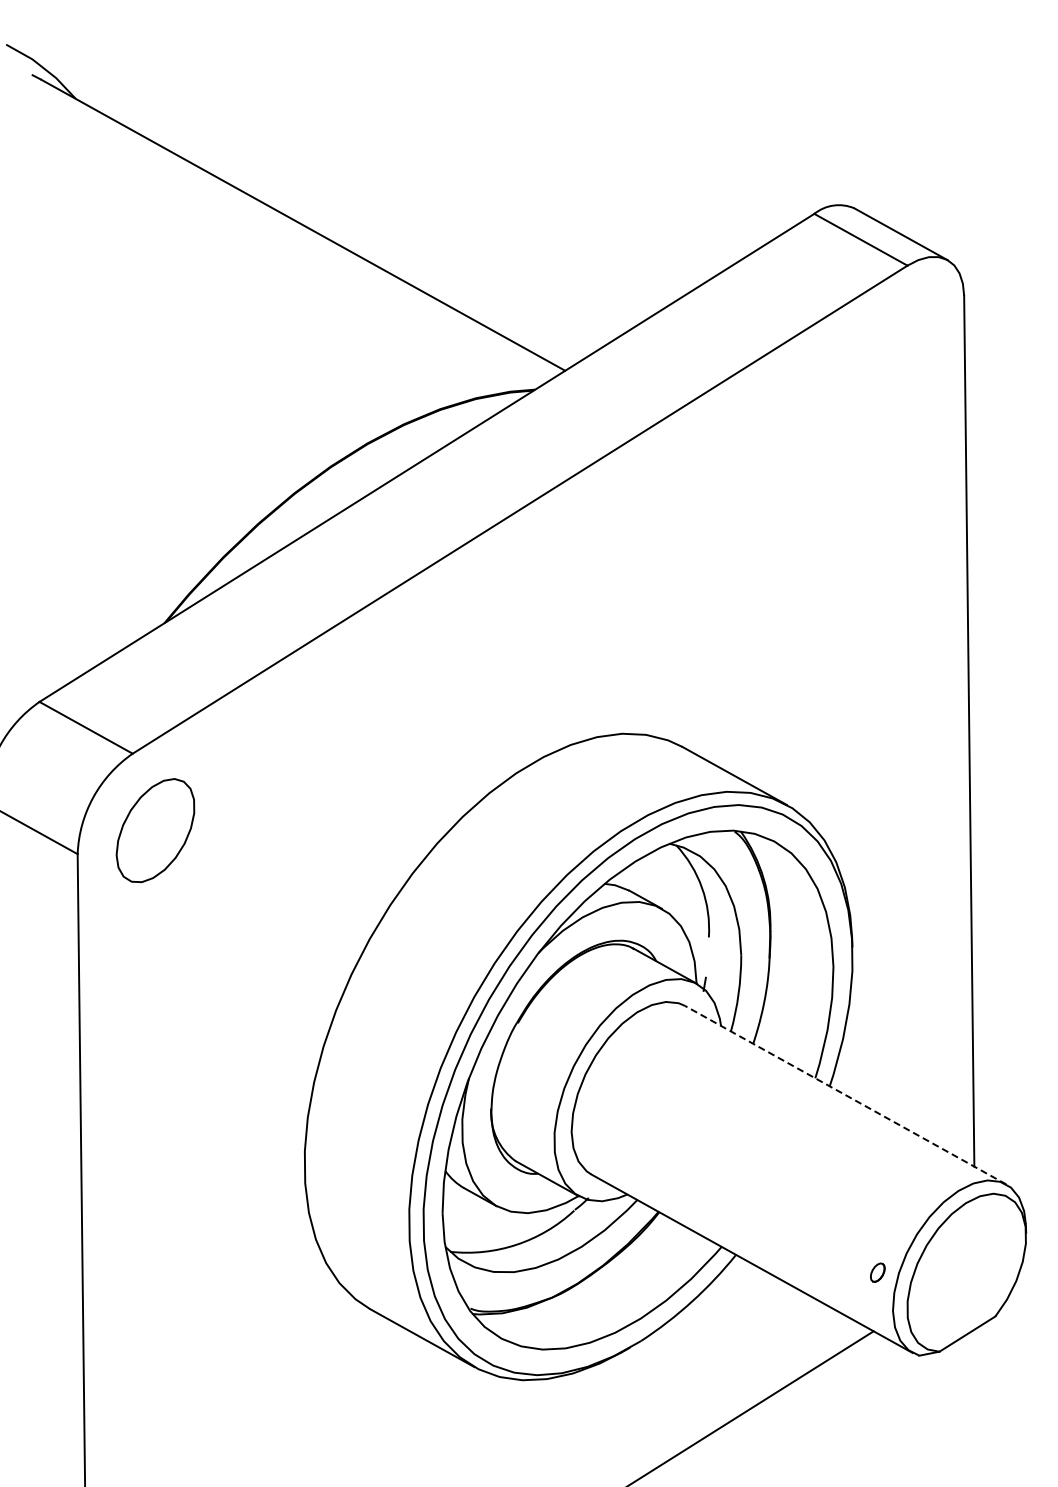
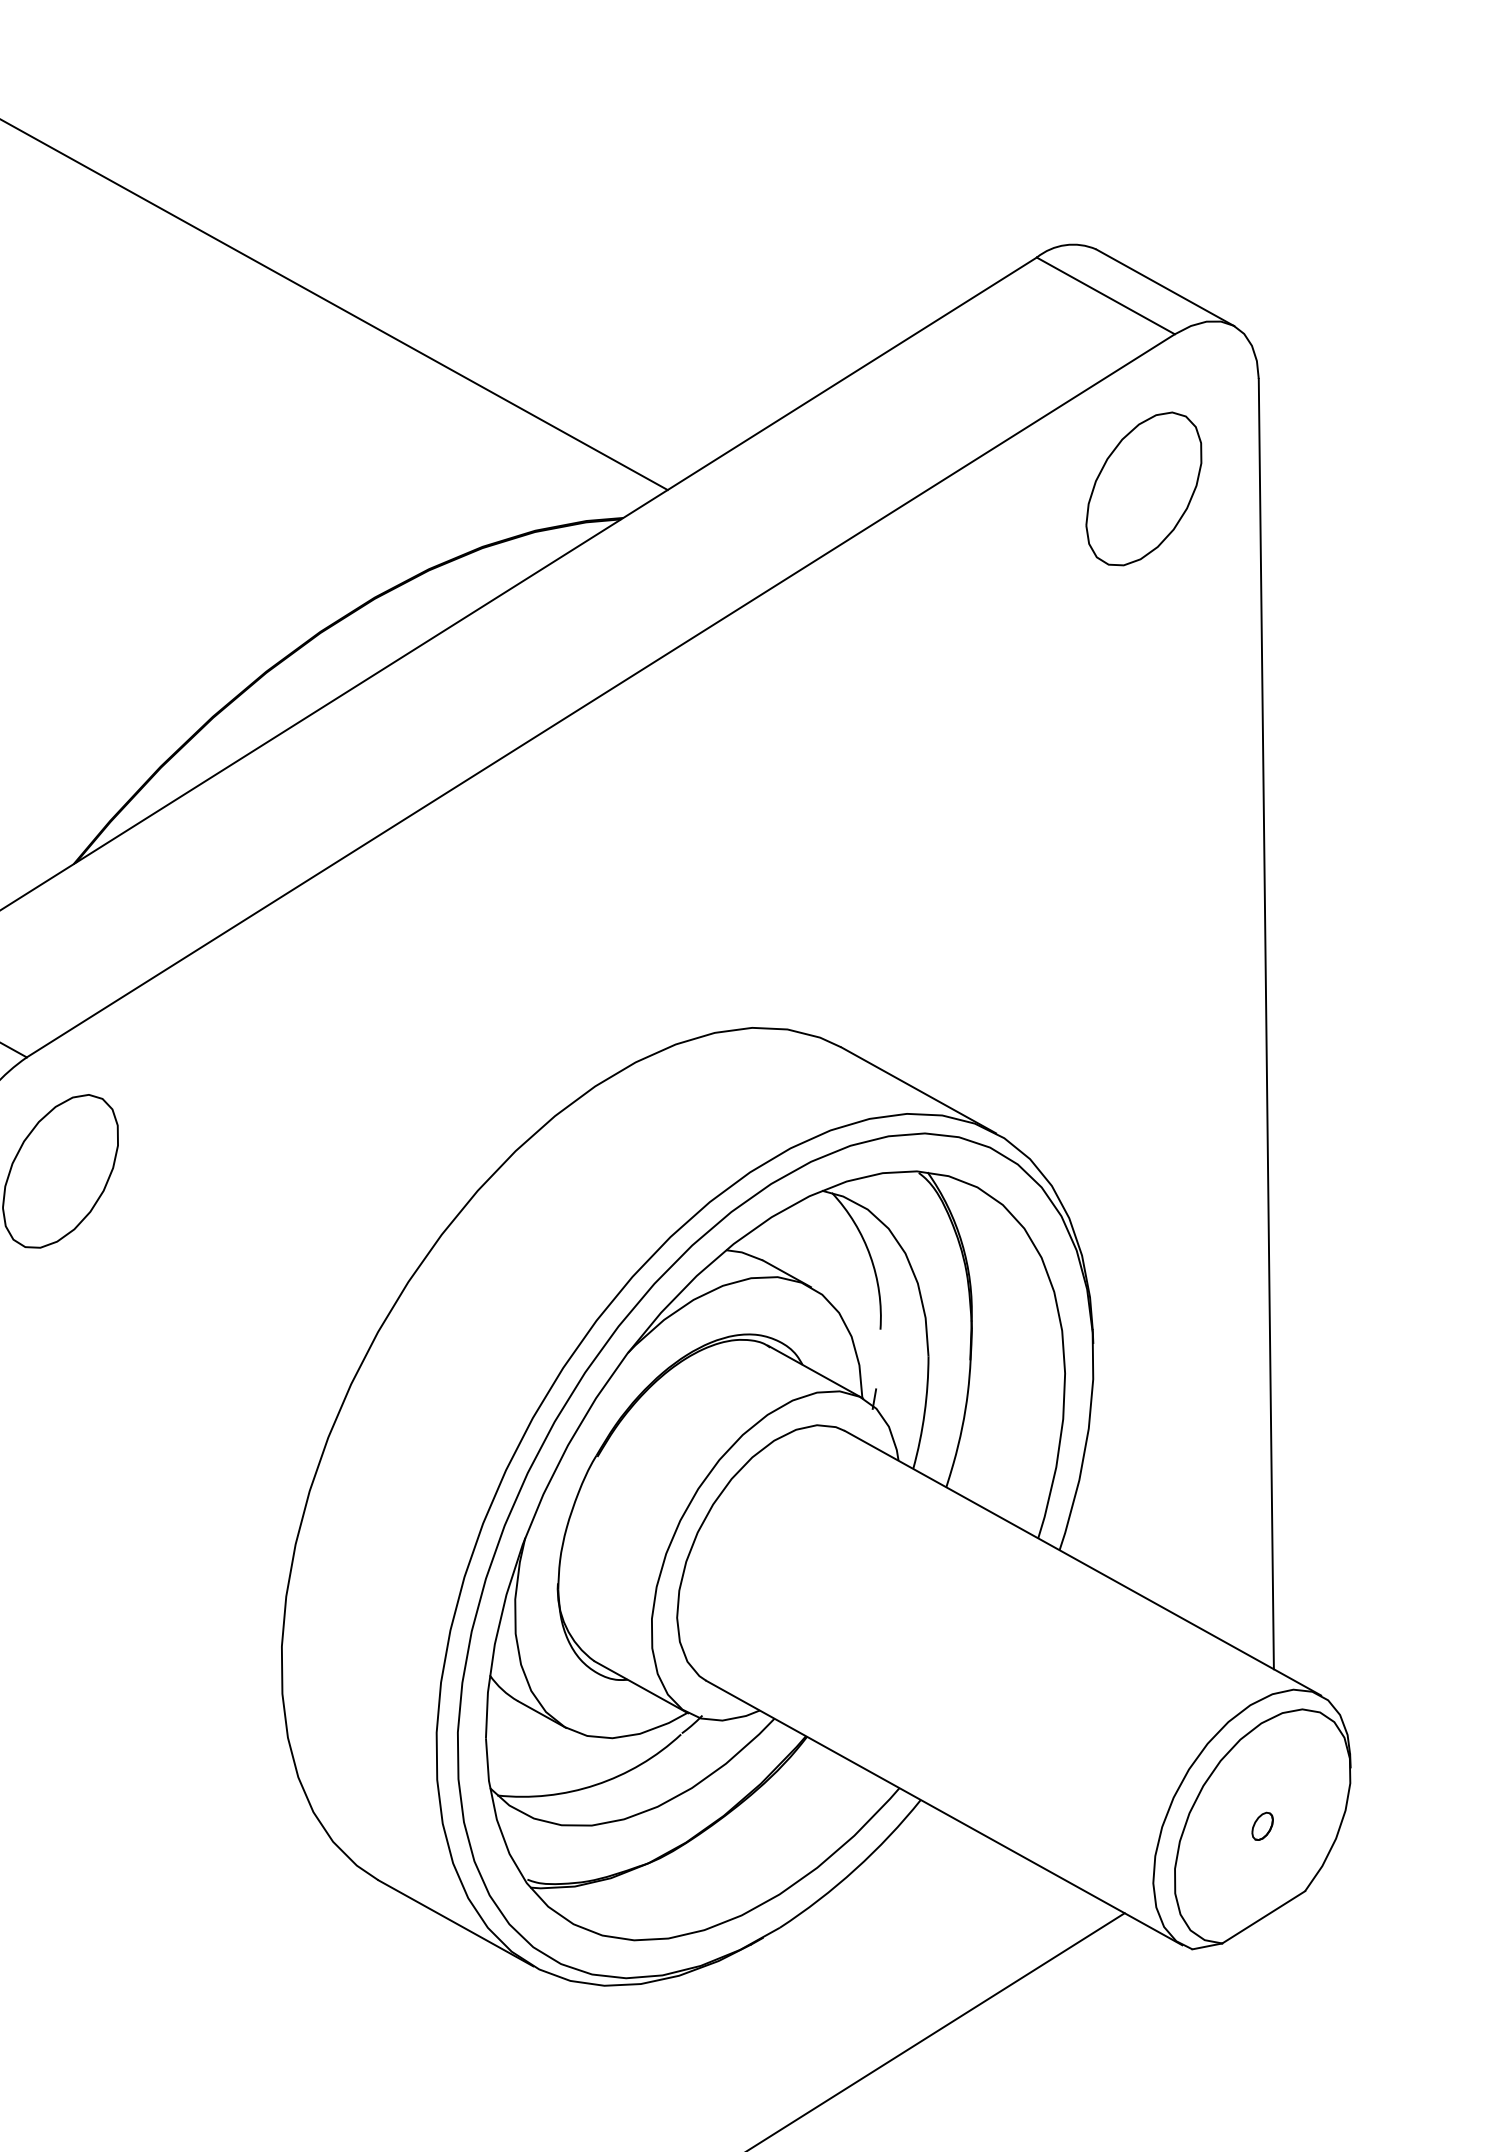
part: (886, 369) -> (1143, 488), added
line: (845, 1095) -> (1082, 1563), dashed -> solid
part: (877, 1272) -> (1262, 1826), moved

